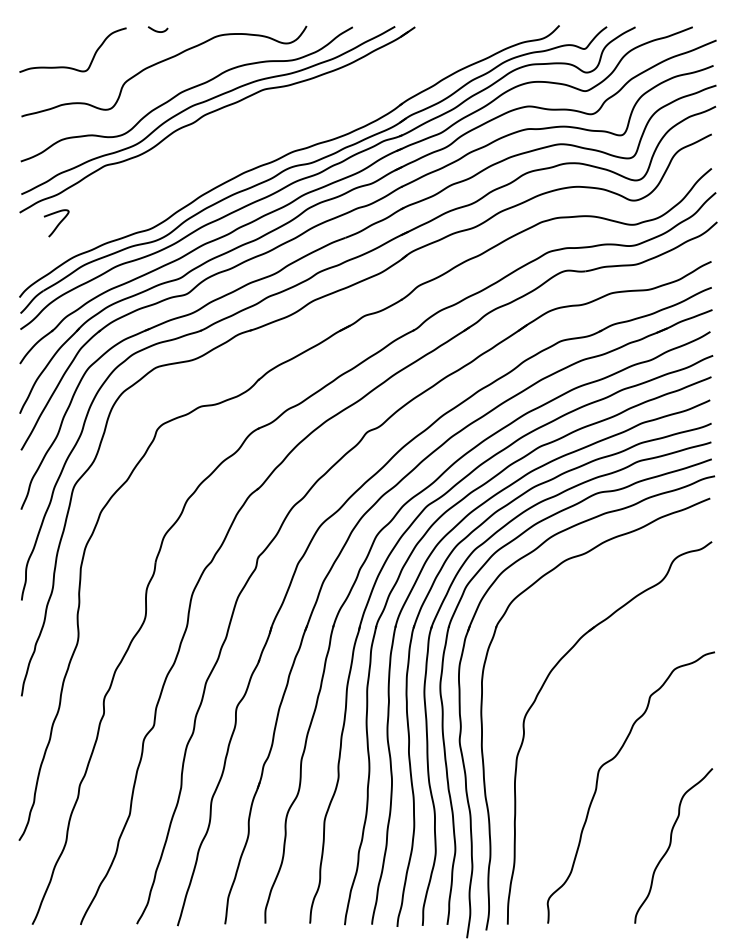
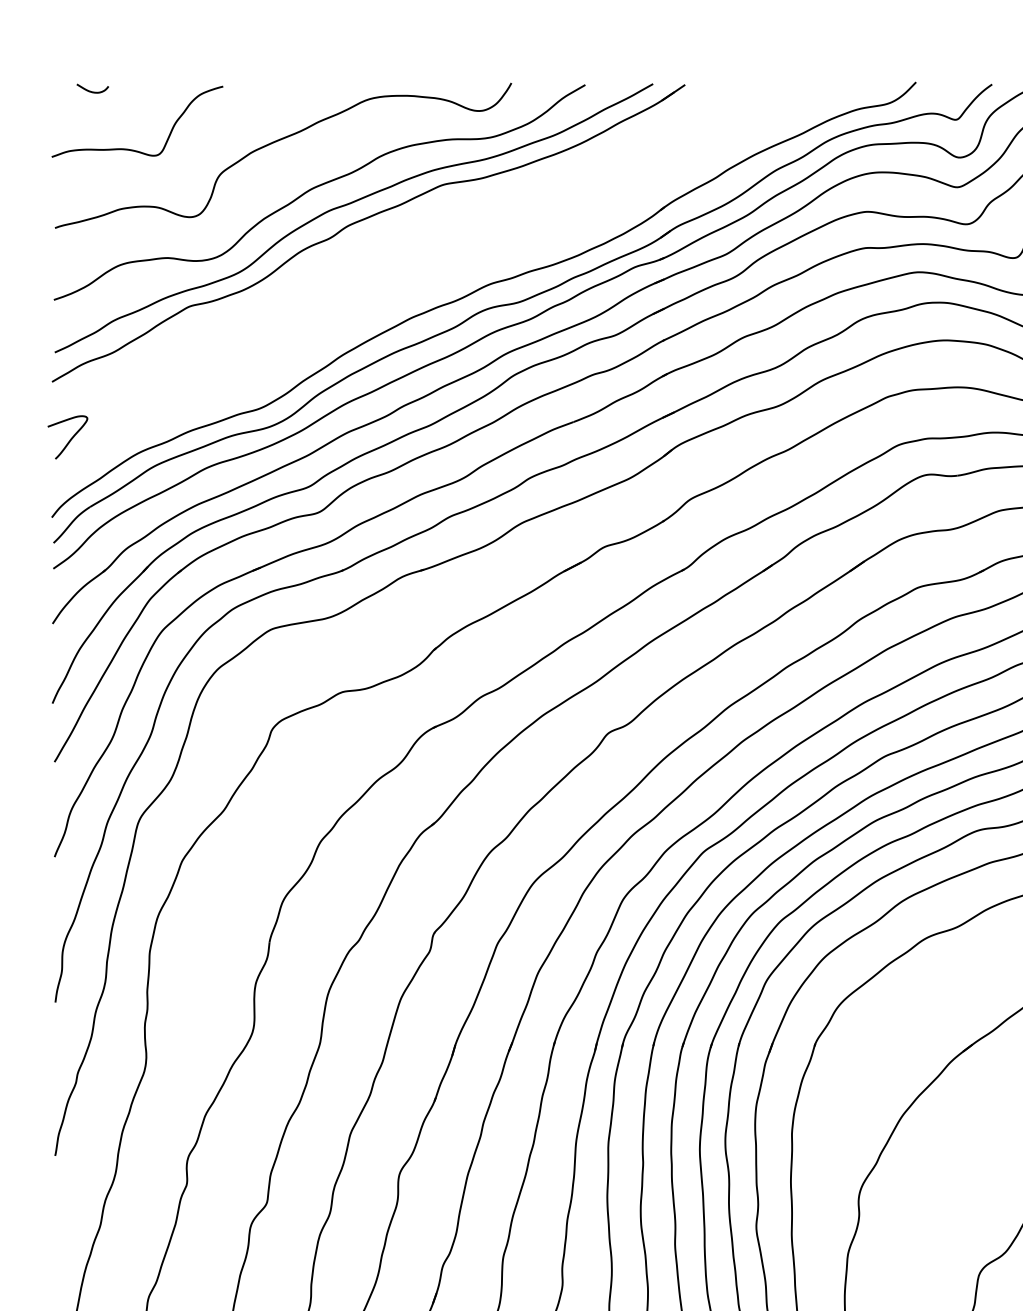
curve: (157, 30) -> (91, 90), moved
curve: (57, 224) -> (69, 439), moved

